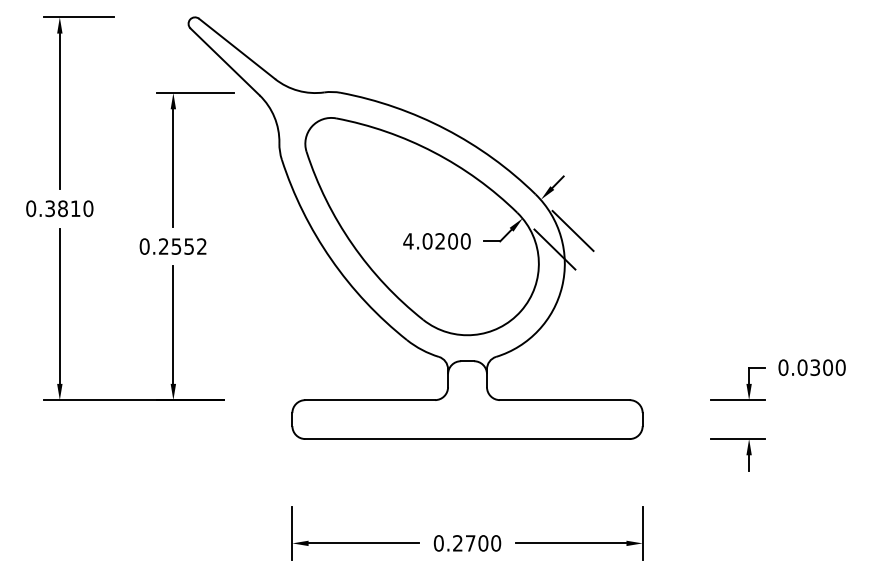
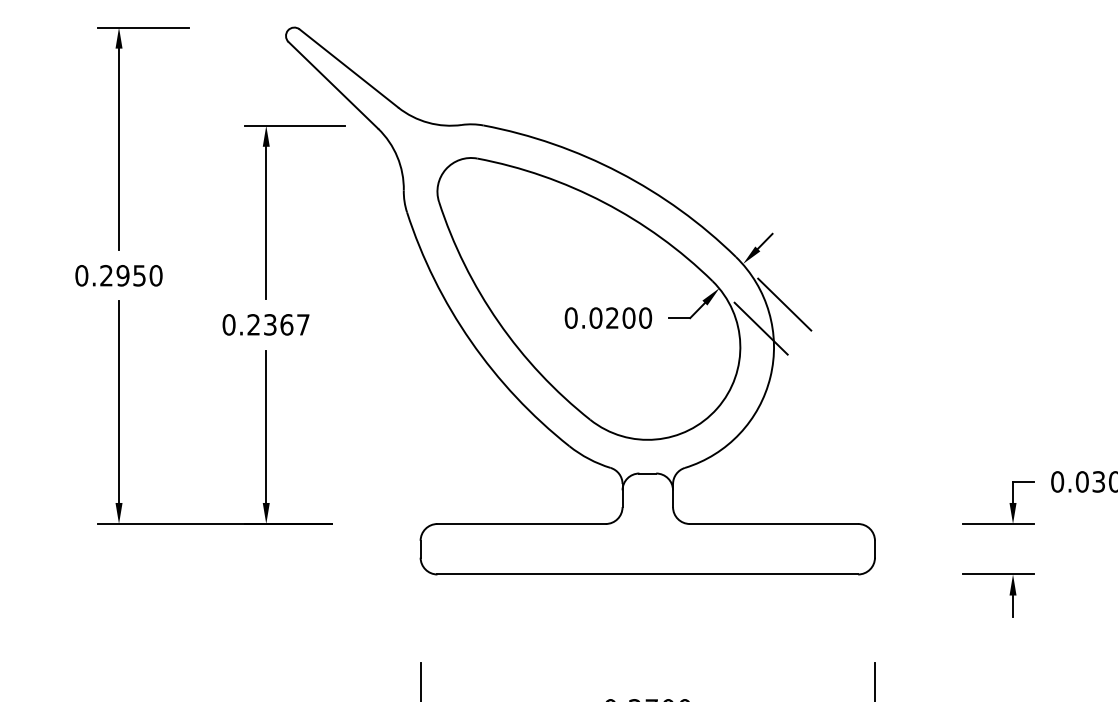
text: (62, 208) -> (122, 275), 0.3810 -> 0.2950
text: (408, 241) -> (571, 318), 4.0200 -> 0.0200
text: (189, 246) -> (287, 324), 0.2552 -> 0.2367

